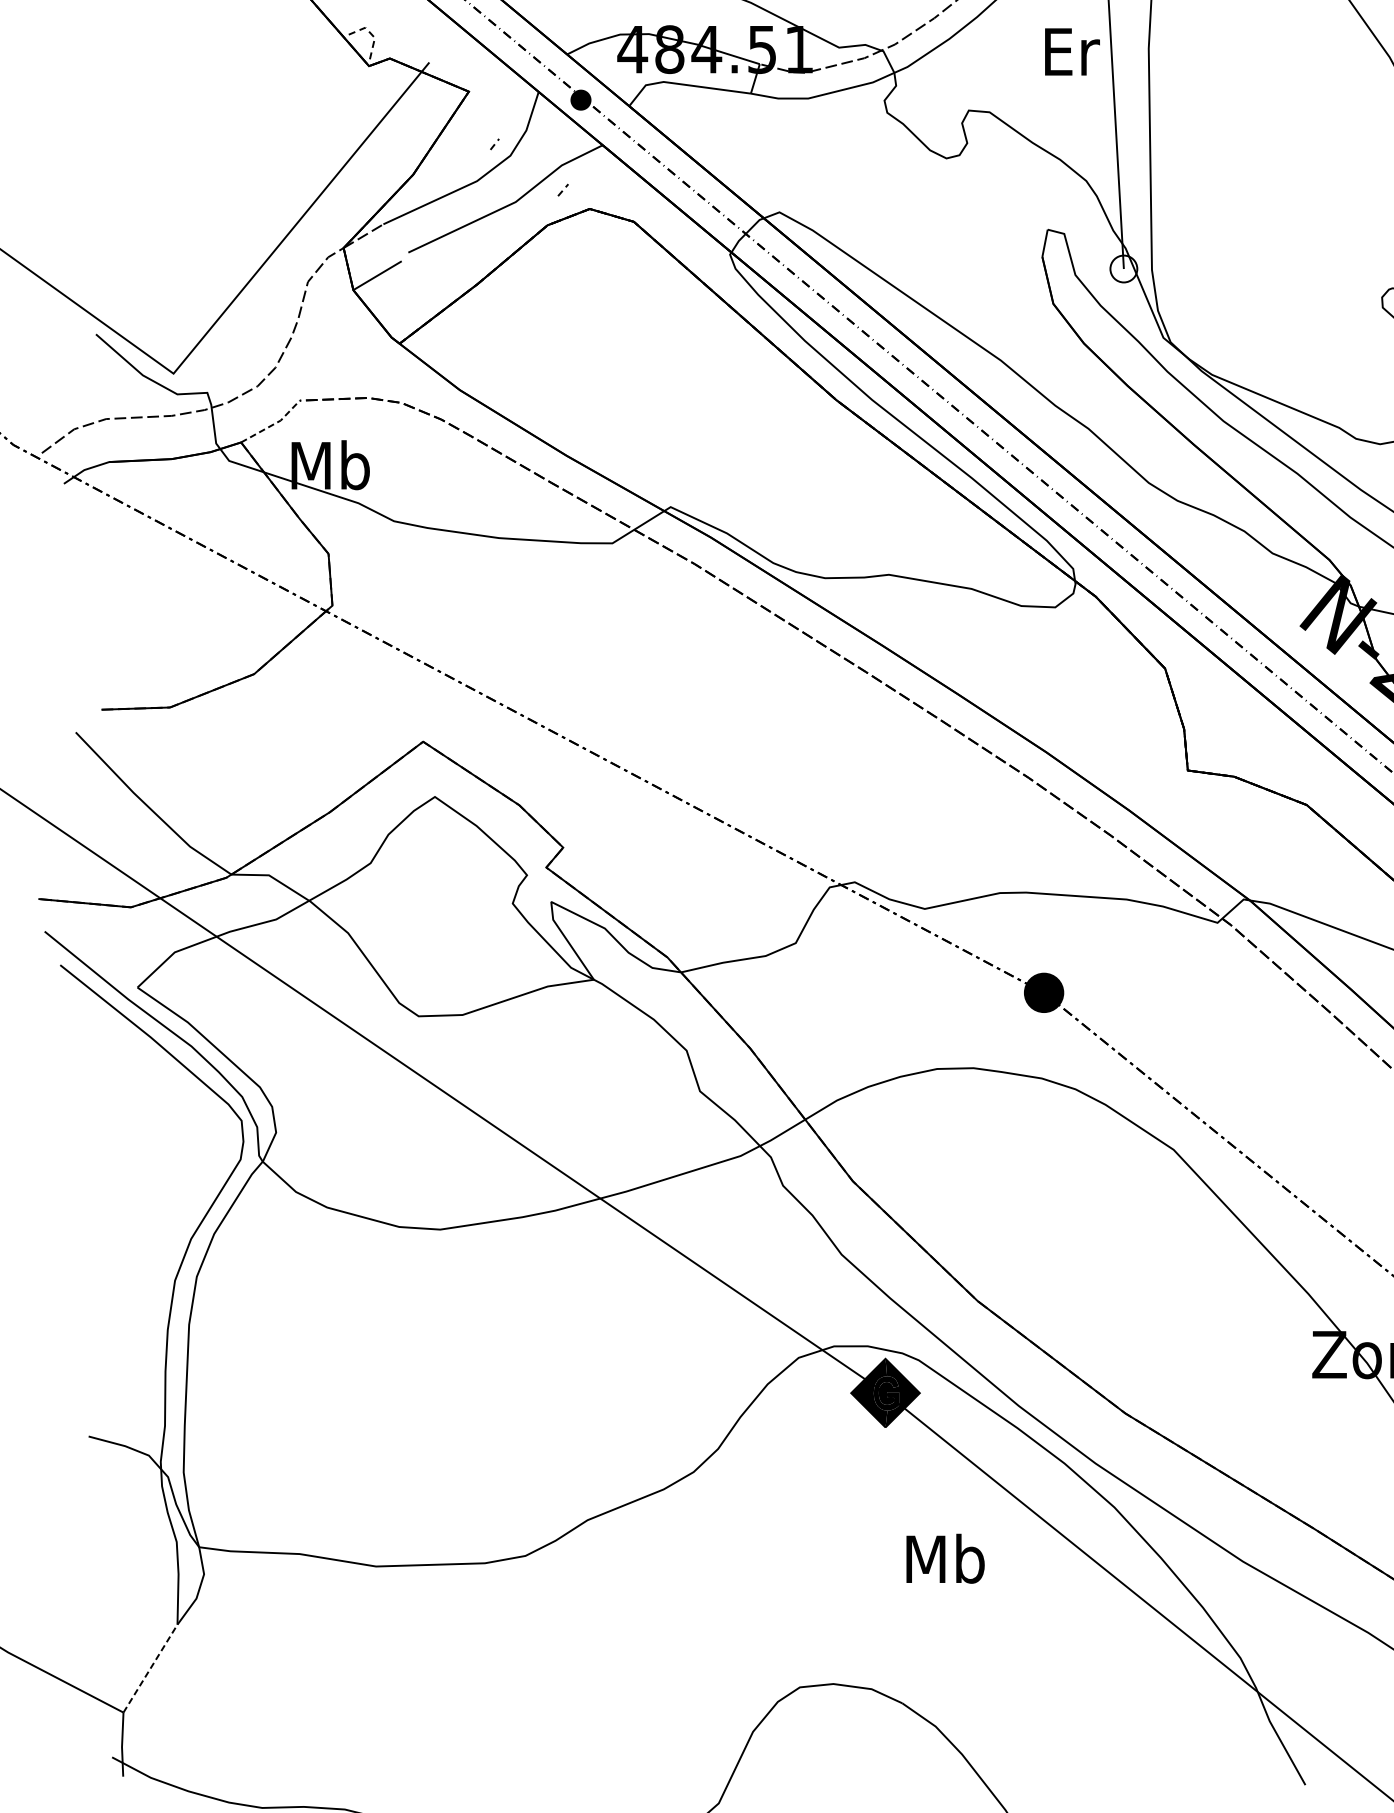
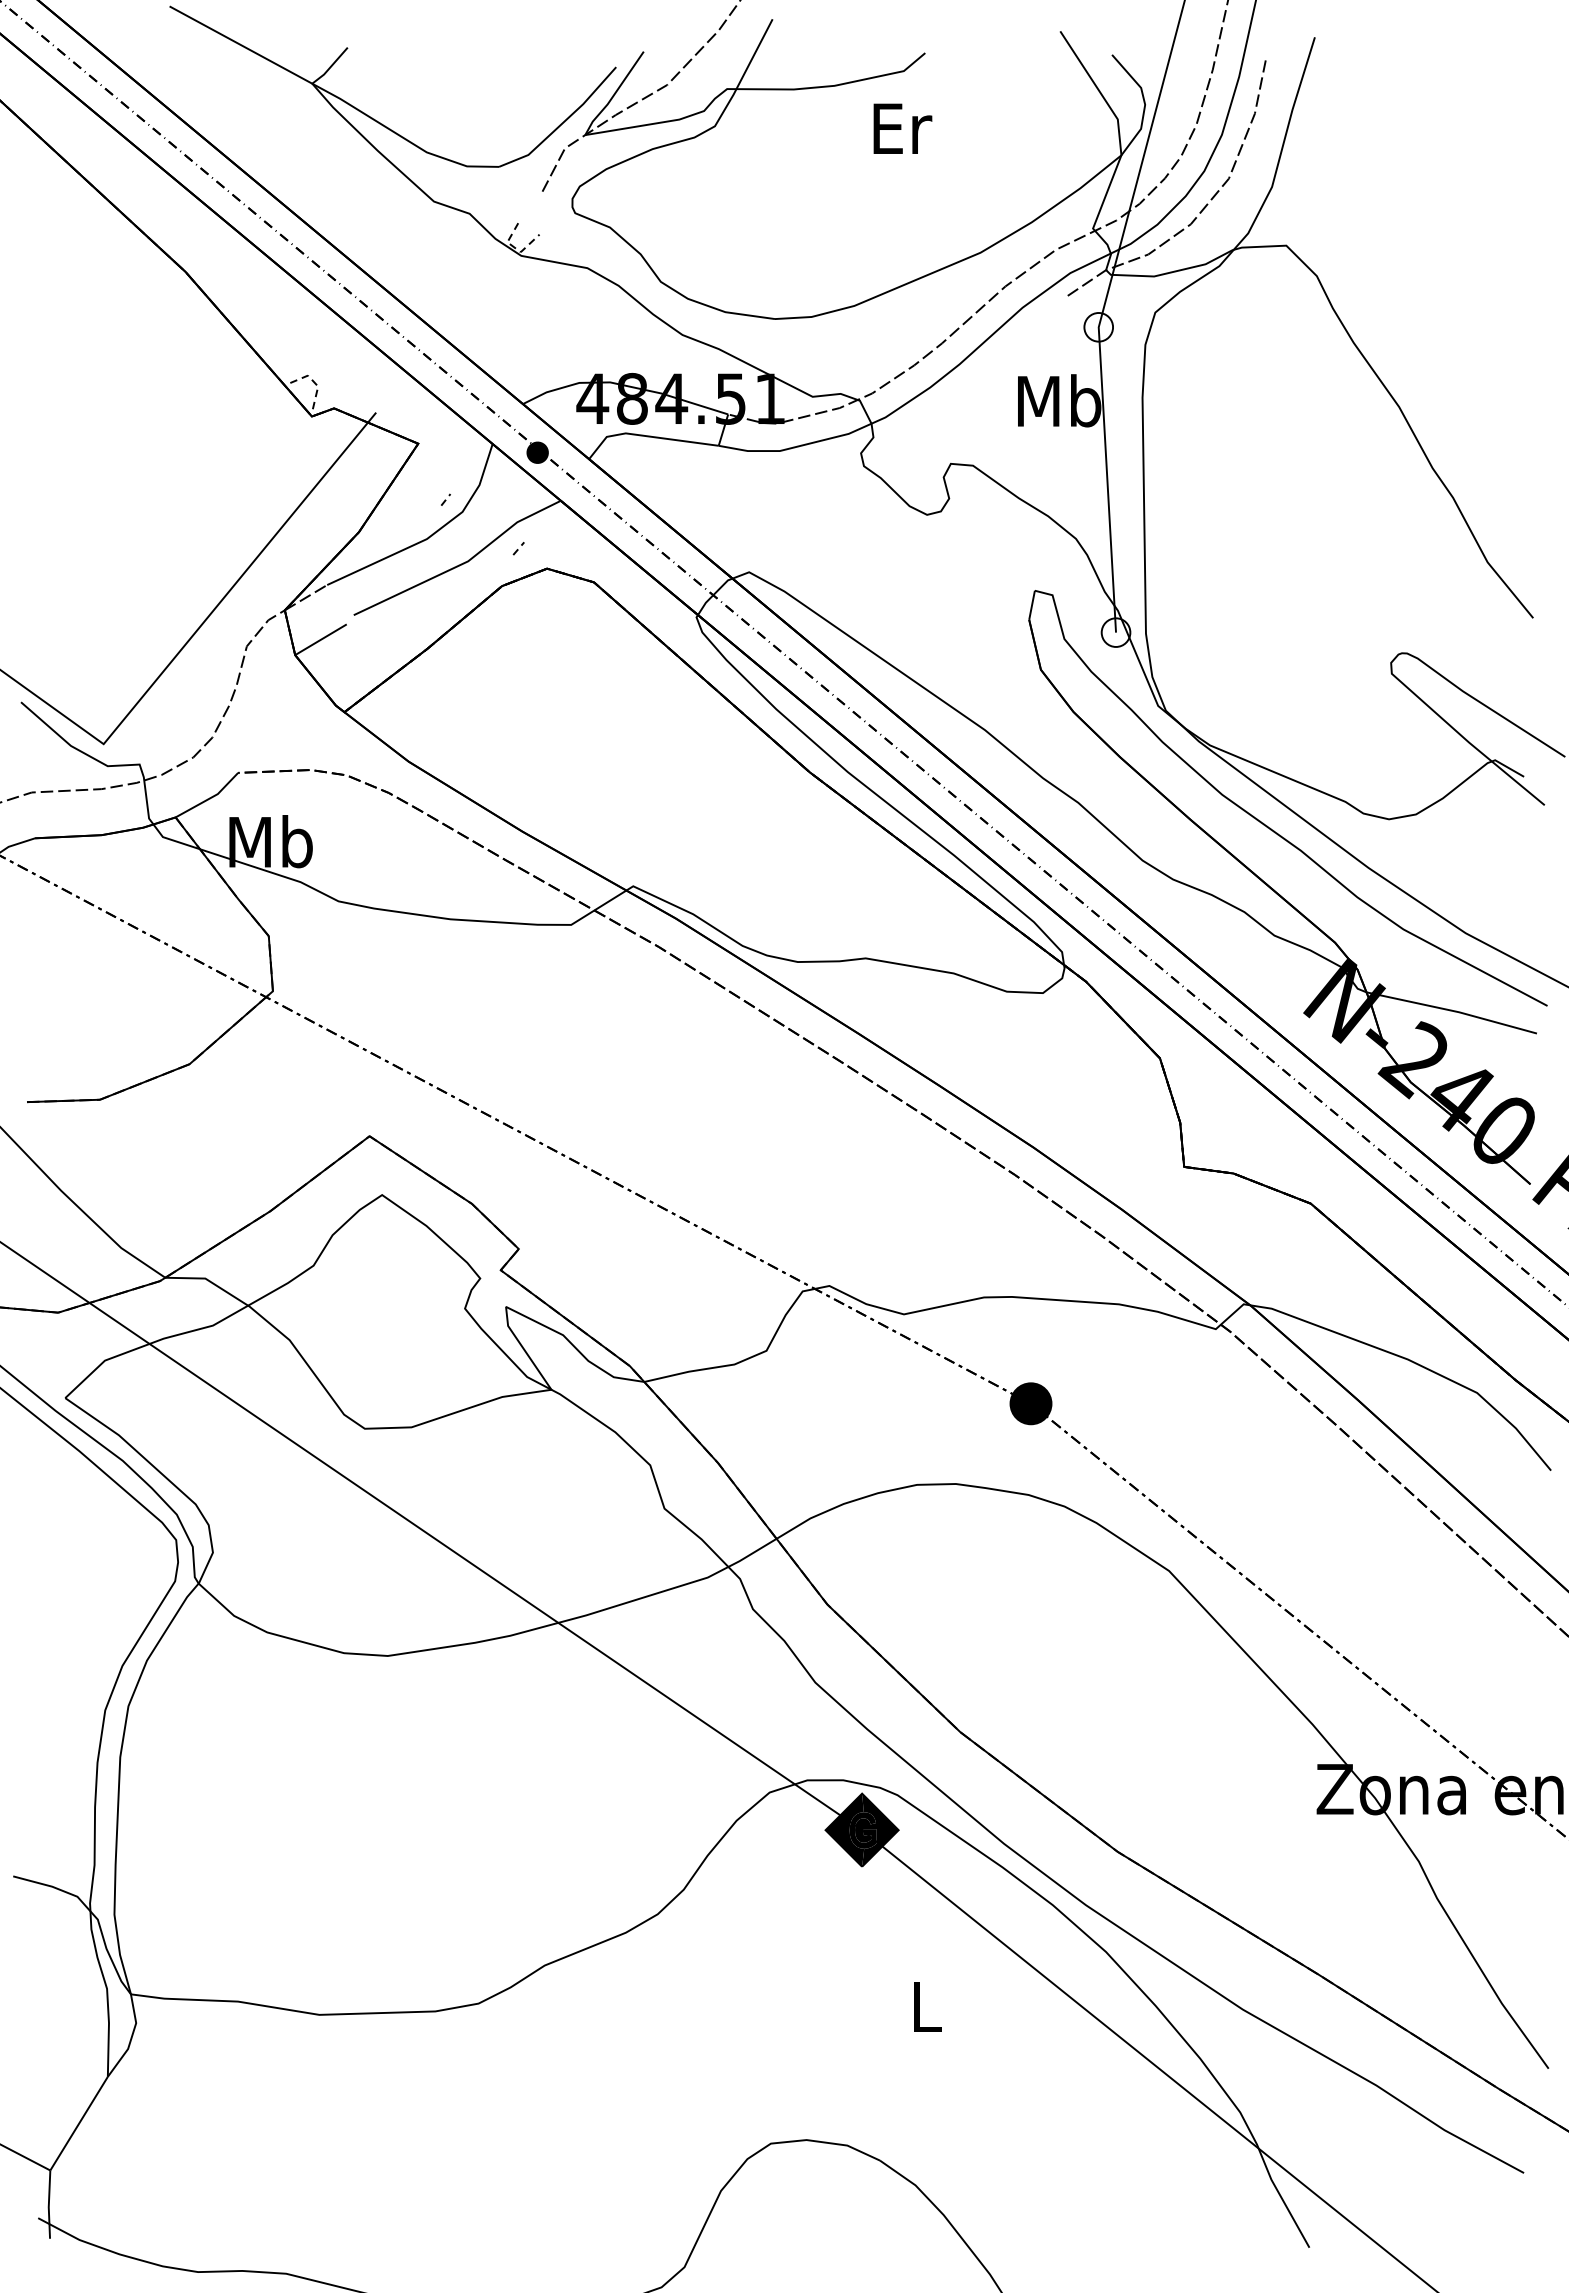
text: (1070, 51) -> (1059, 400), Er -> Mb
line: (273, 424) -> (210, 798), dashed -> solid
text: (945, 1558) -> (925, 2006), Mb -> L
line: (150, 1668) -> (79, 2123), dashed -> solid

